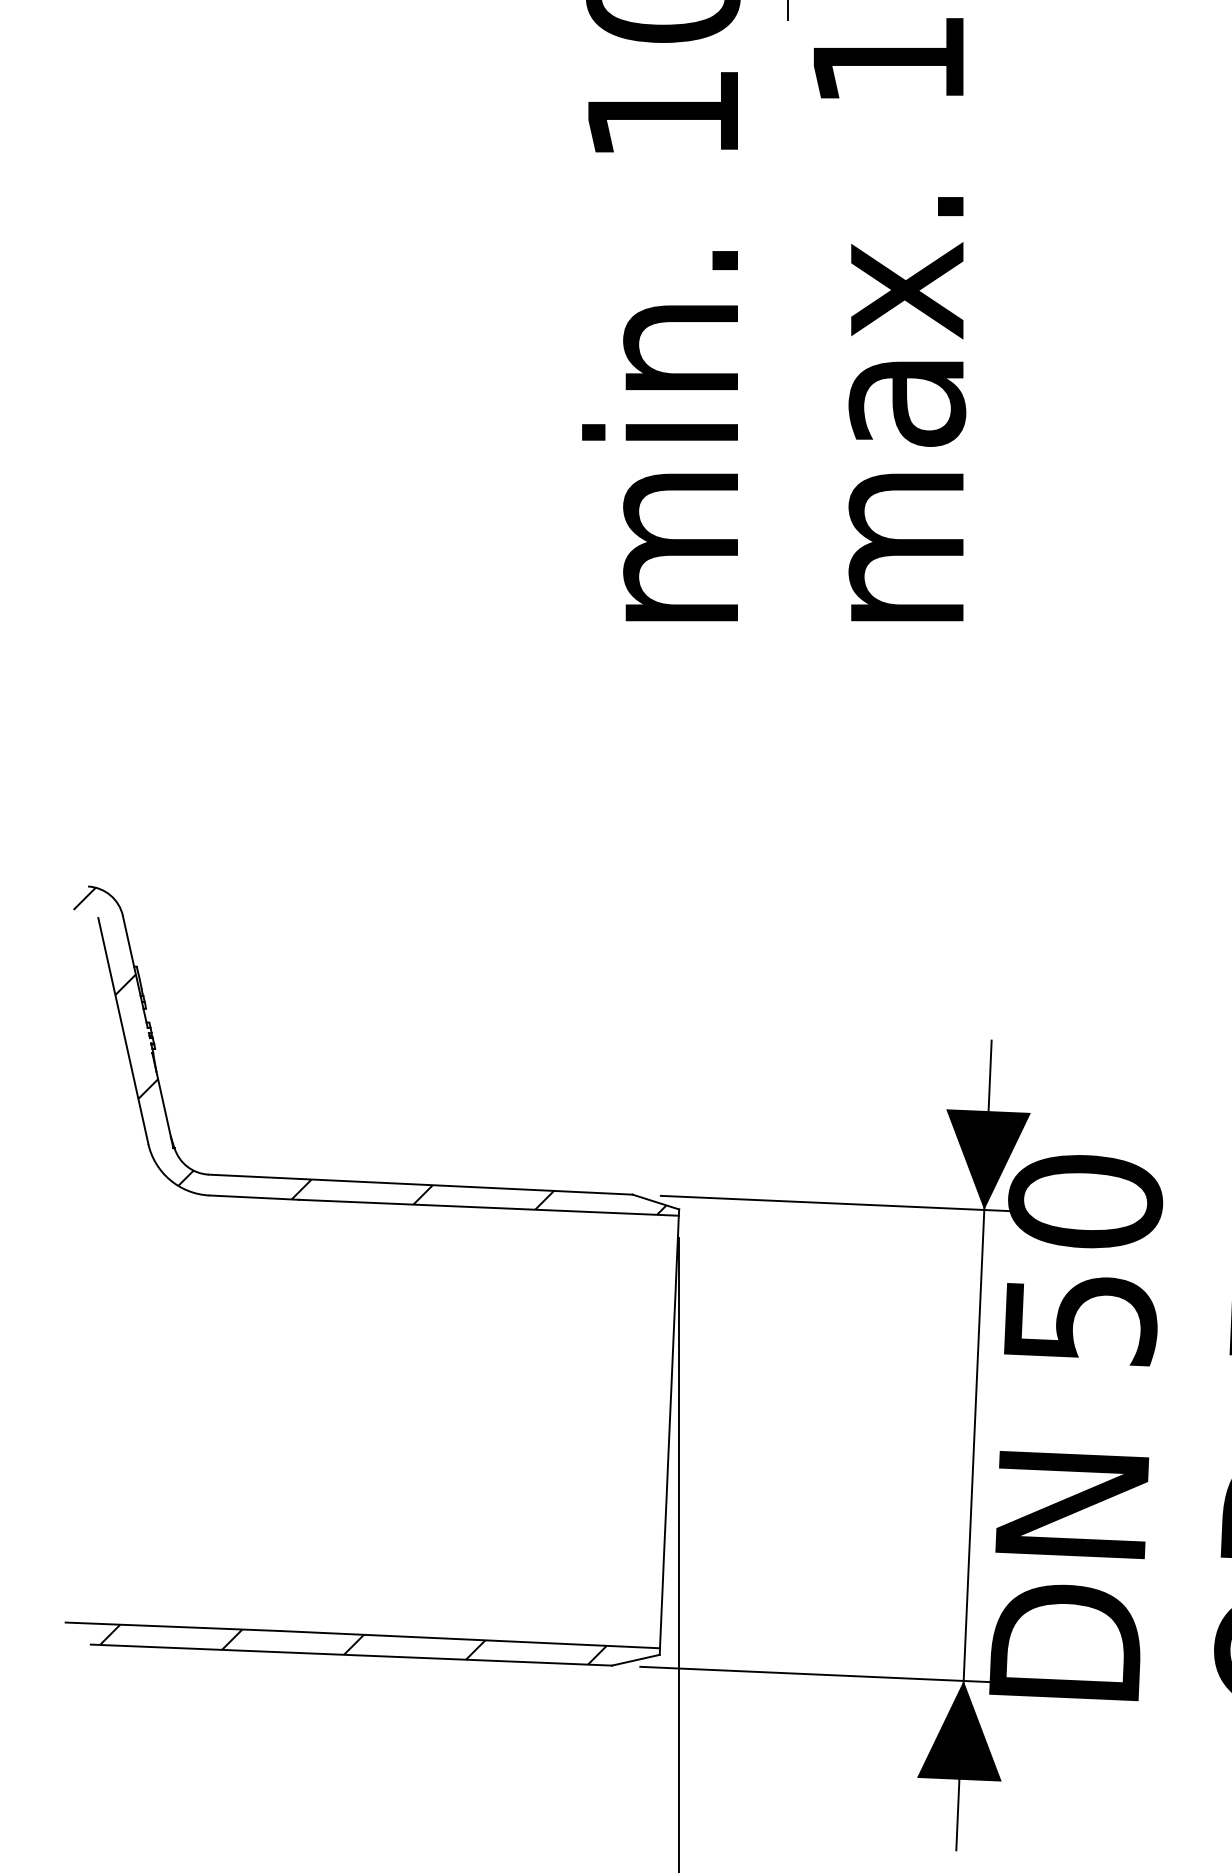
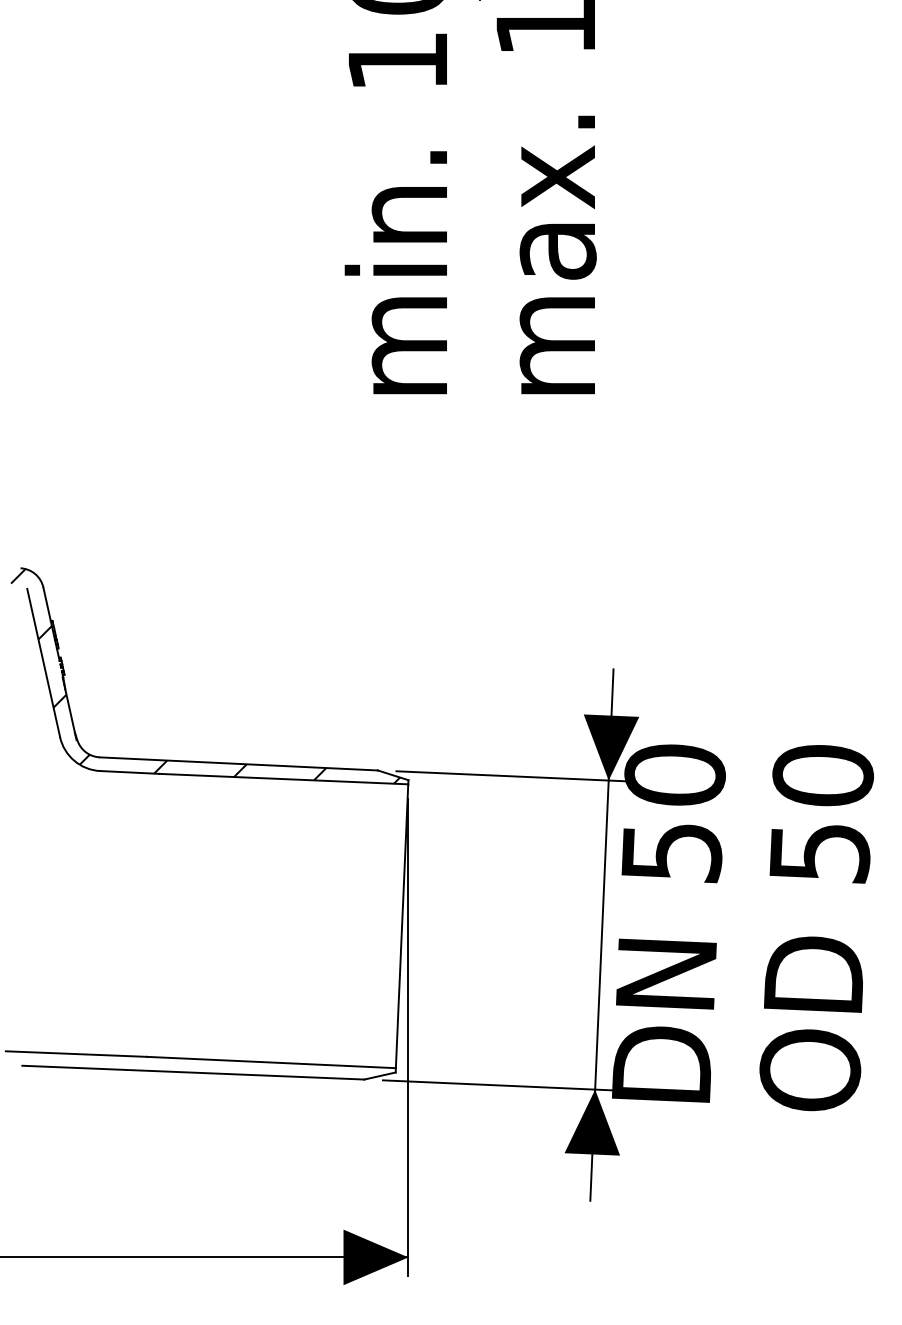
hatch: (353, 1644) -> (194, 1065), removed

